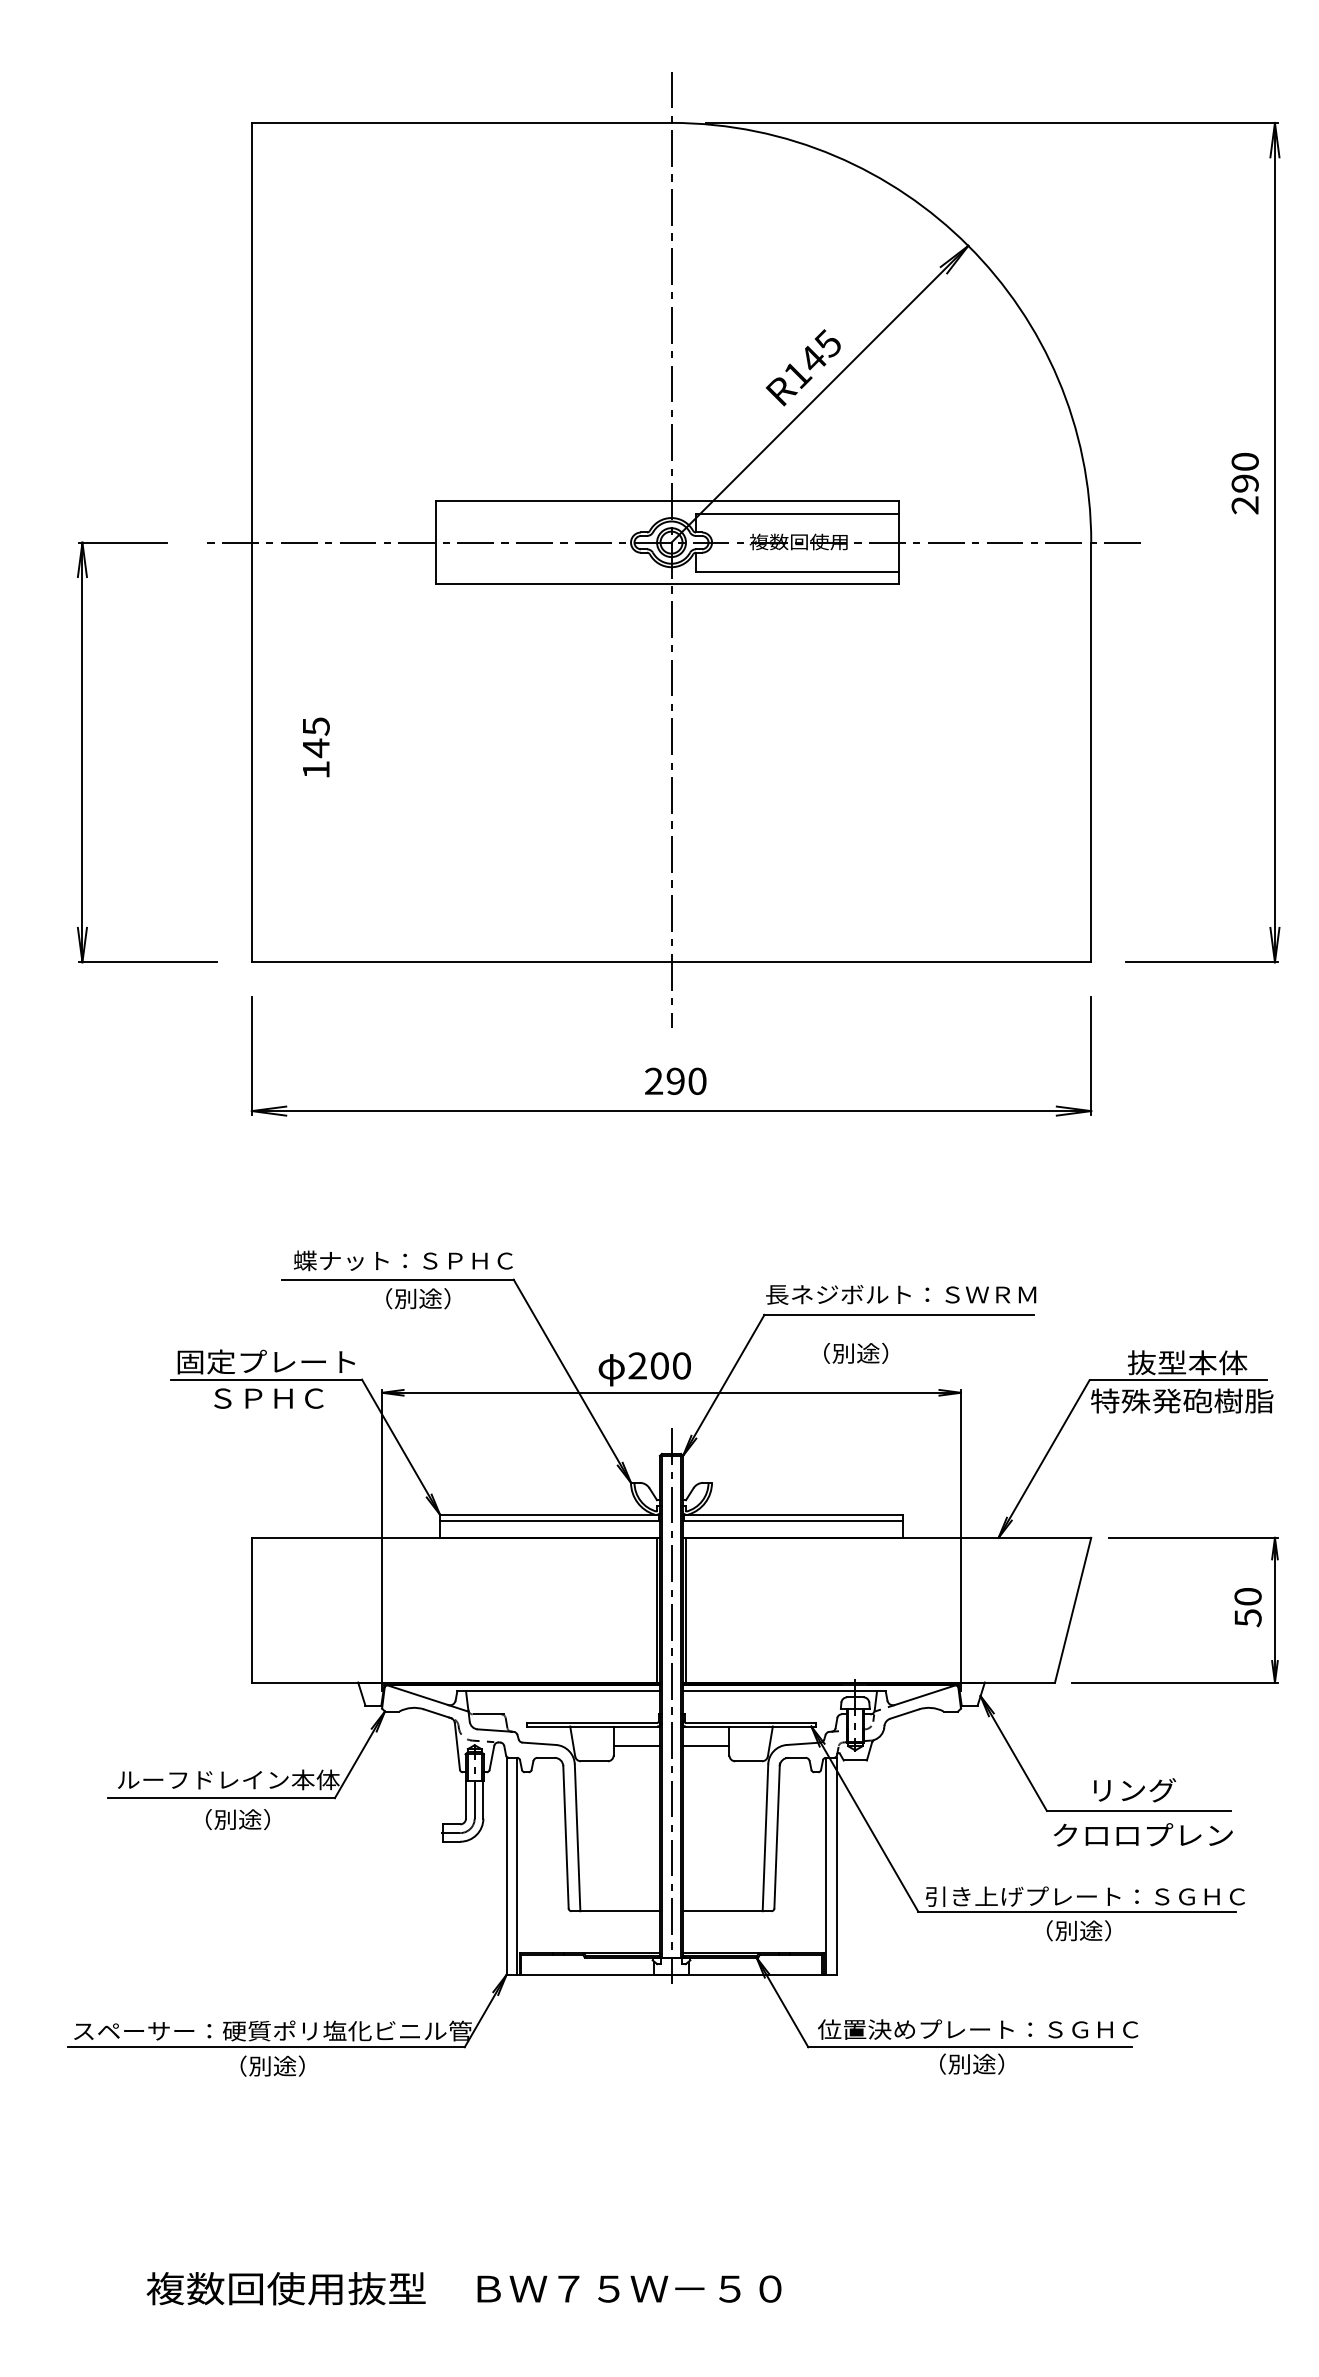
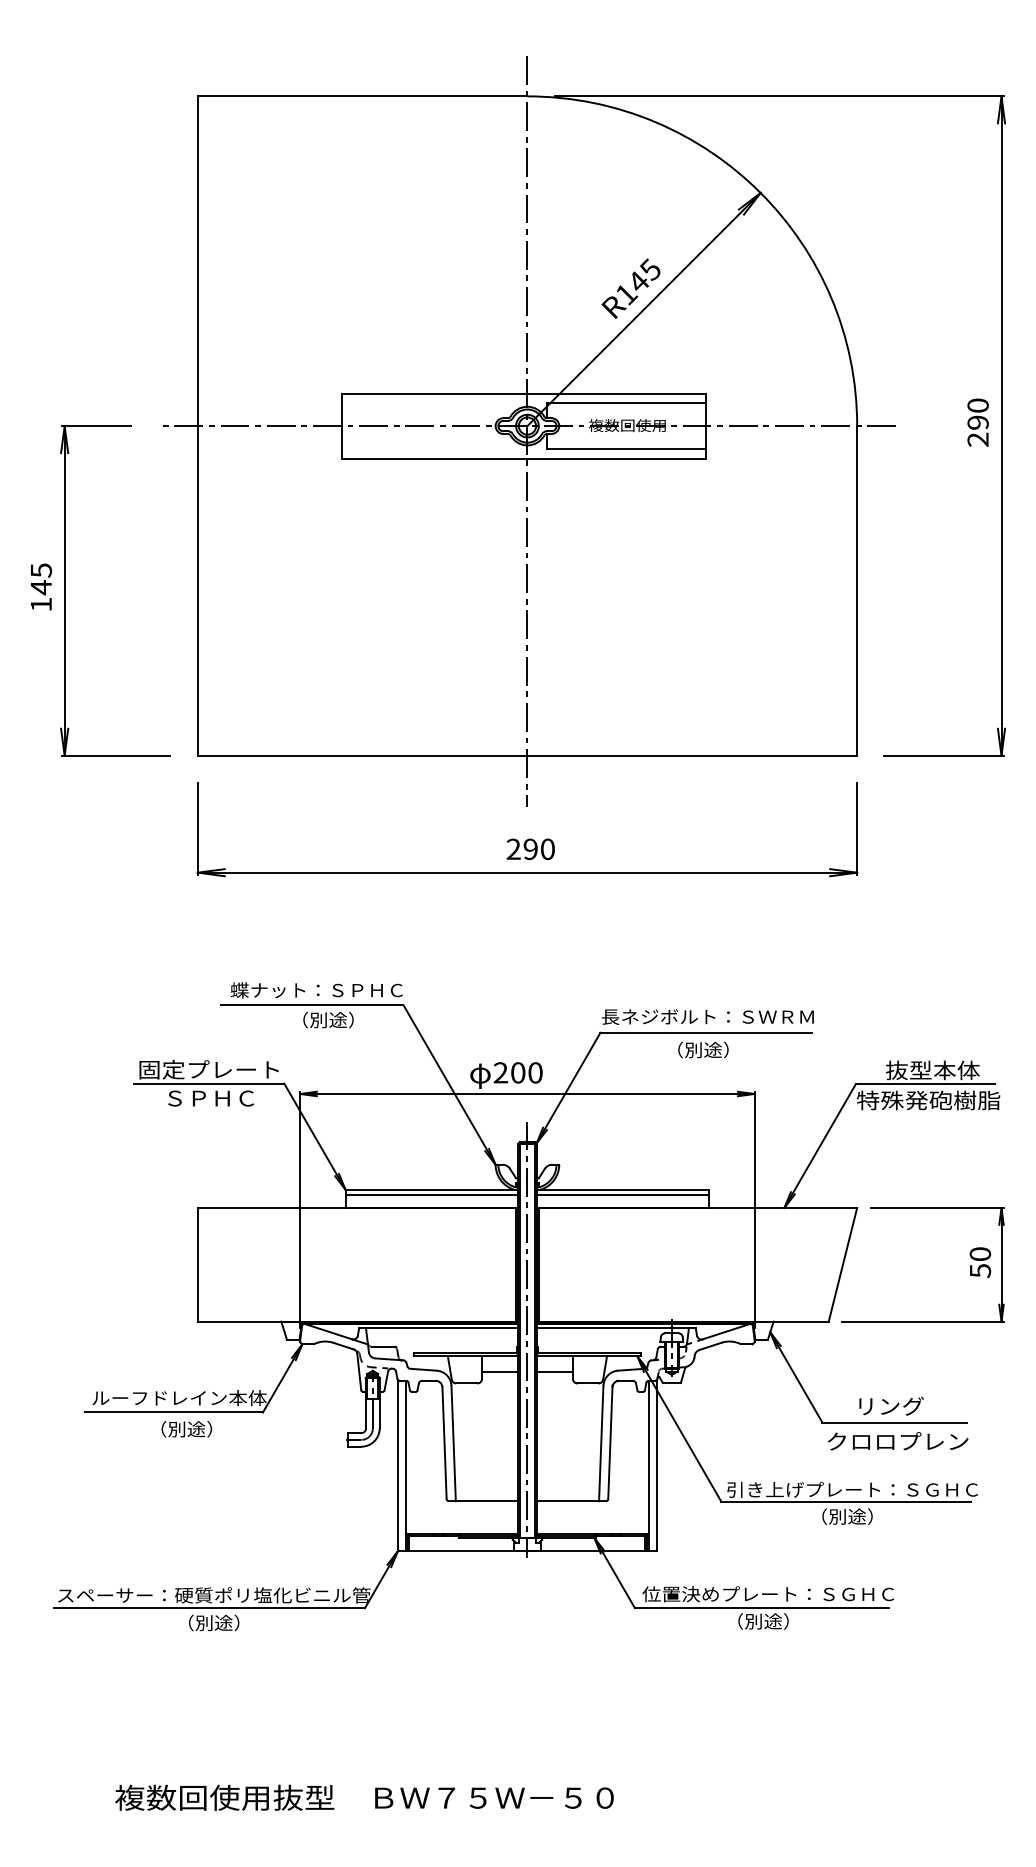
text: (1244, 483) -> (977, 422), moved
text: (316, 746) -> (41, 586), moved
text: (856, 1352) -> (703, 1049), moved

